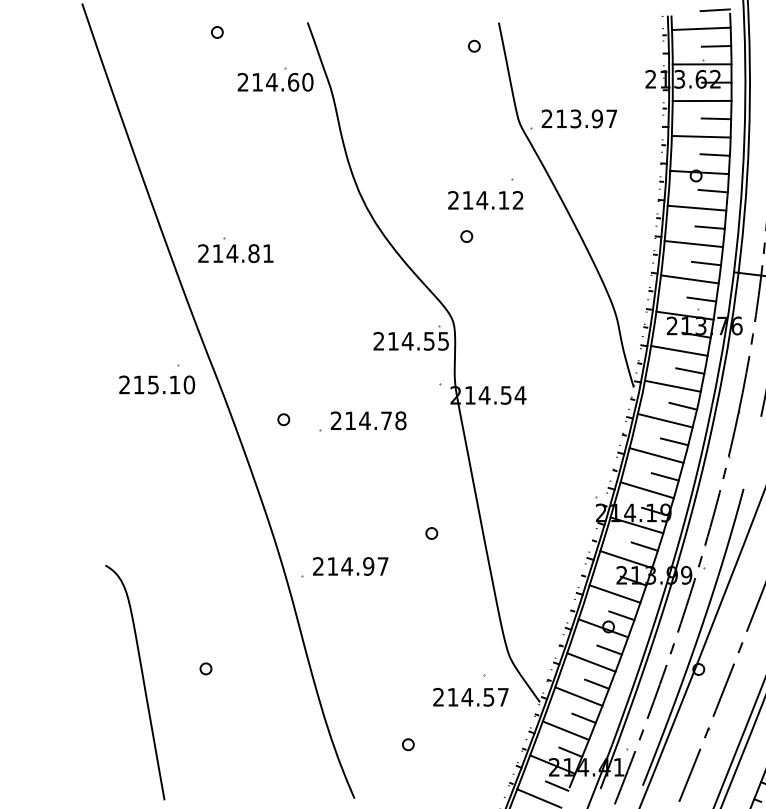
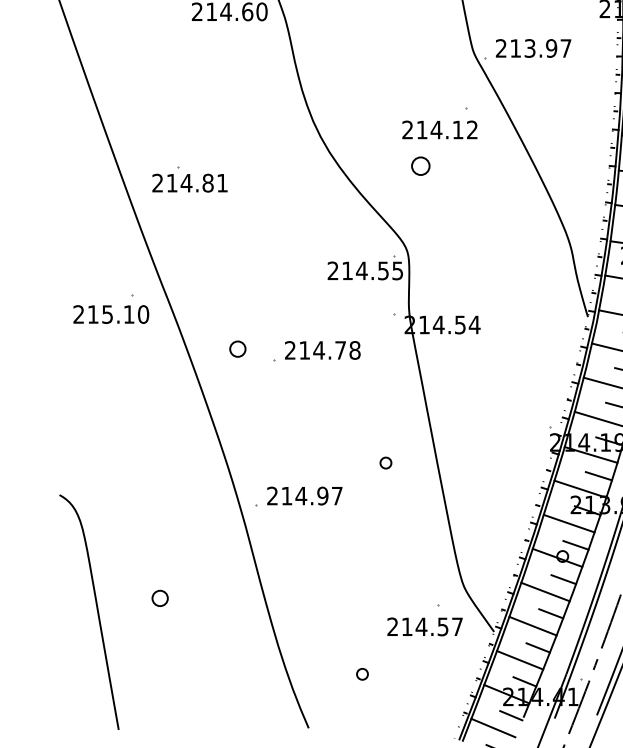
part: (466, 236) -> (420, 166), size x1.6
part: (283, 419) -> (237, 349), size x1.4
part: (205, 668) -> (159, 598), size x1.4

